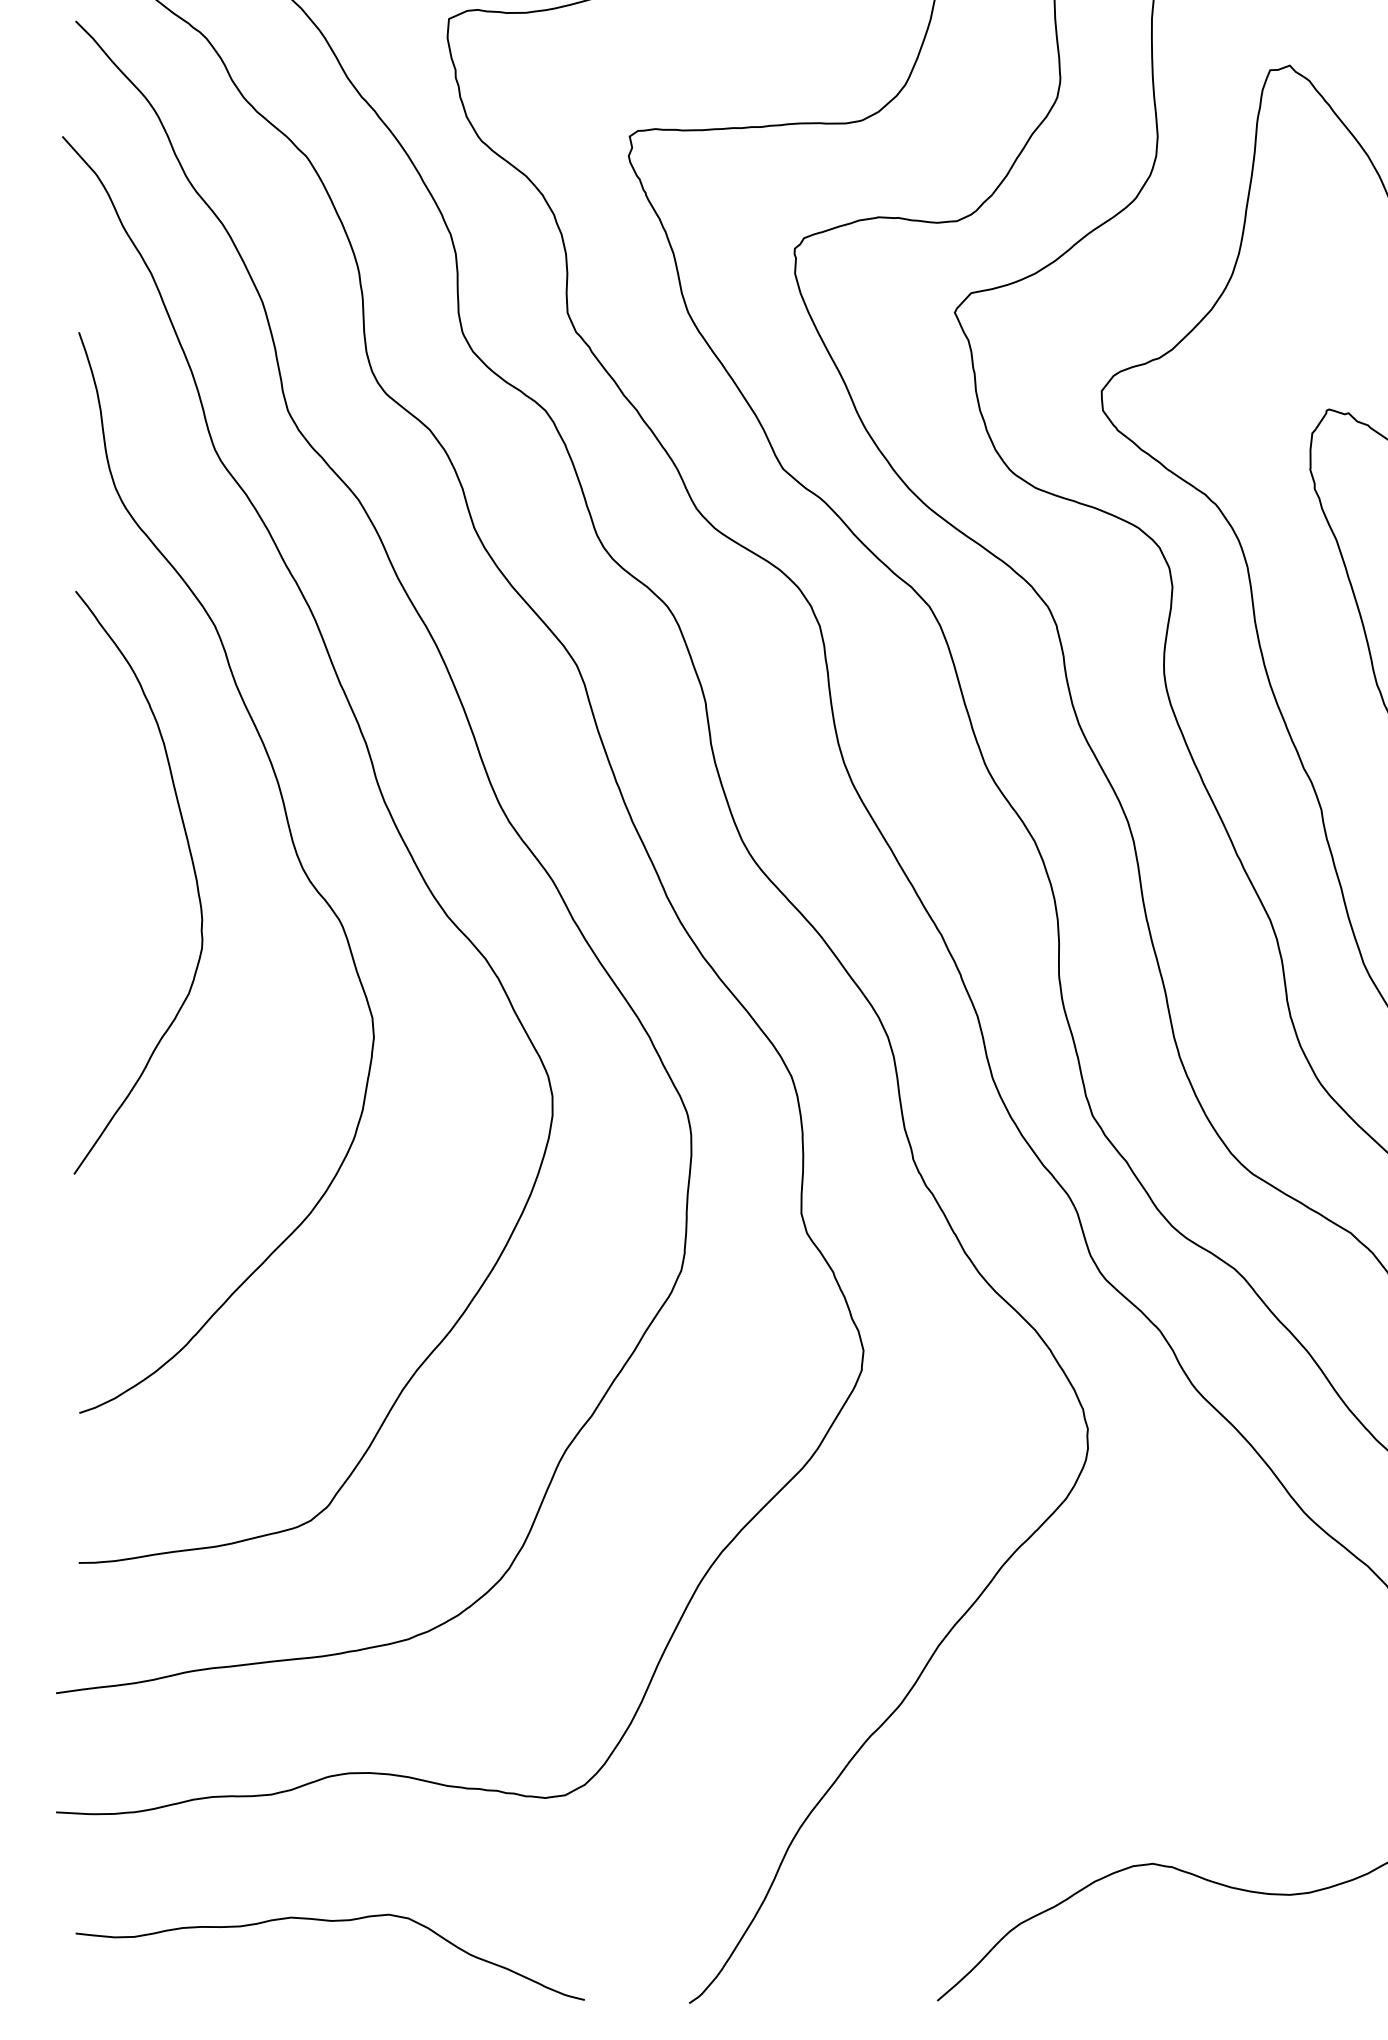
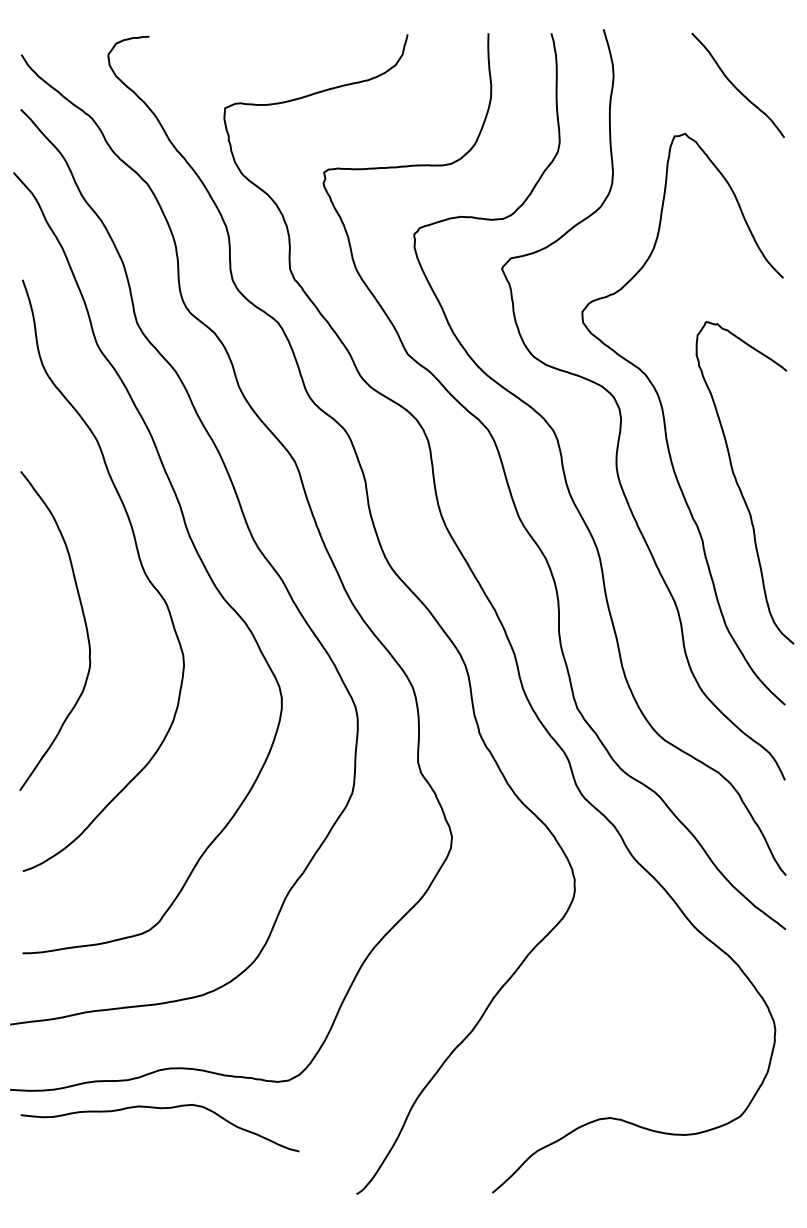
curve: (192, 868) -> (84, 623), moved
curve: (330, 1923) -> (160, 1109), moved

